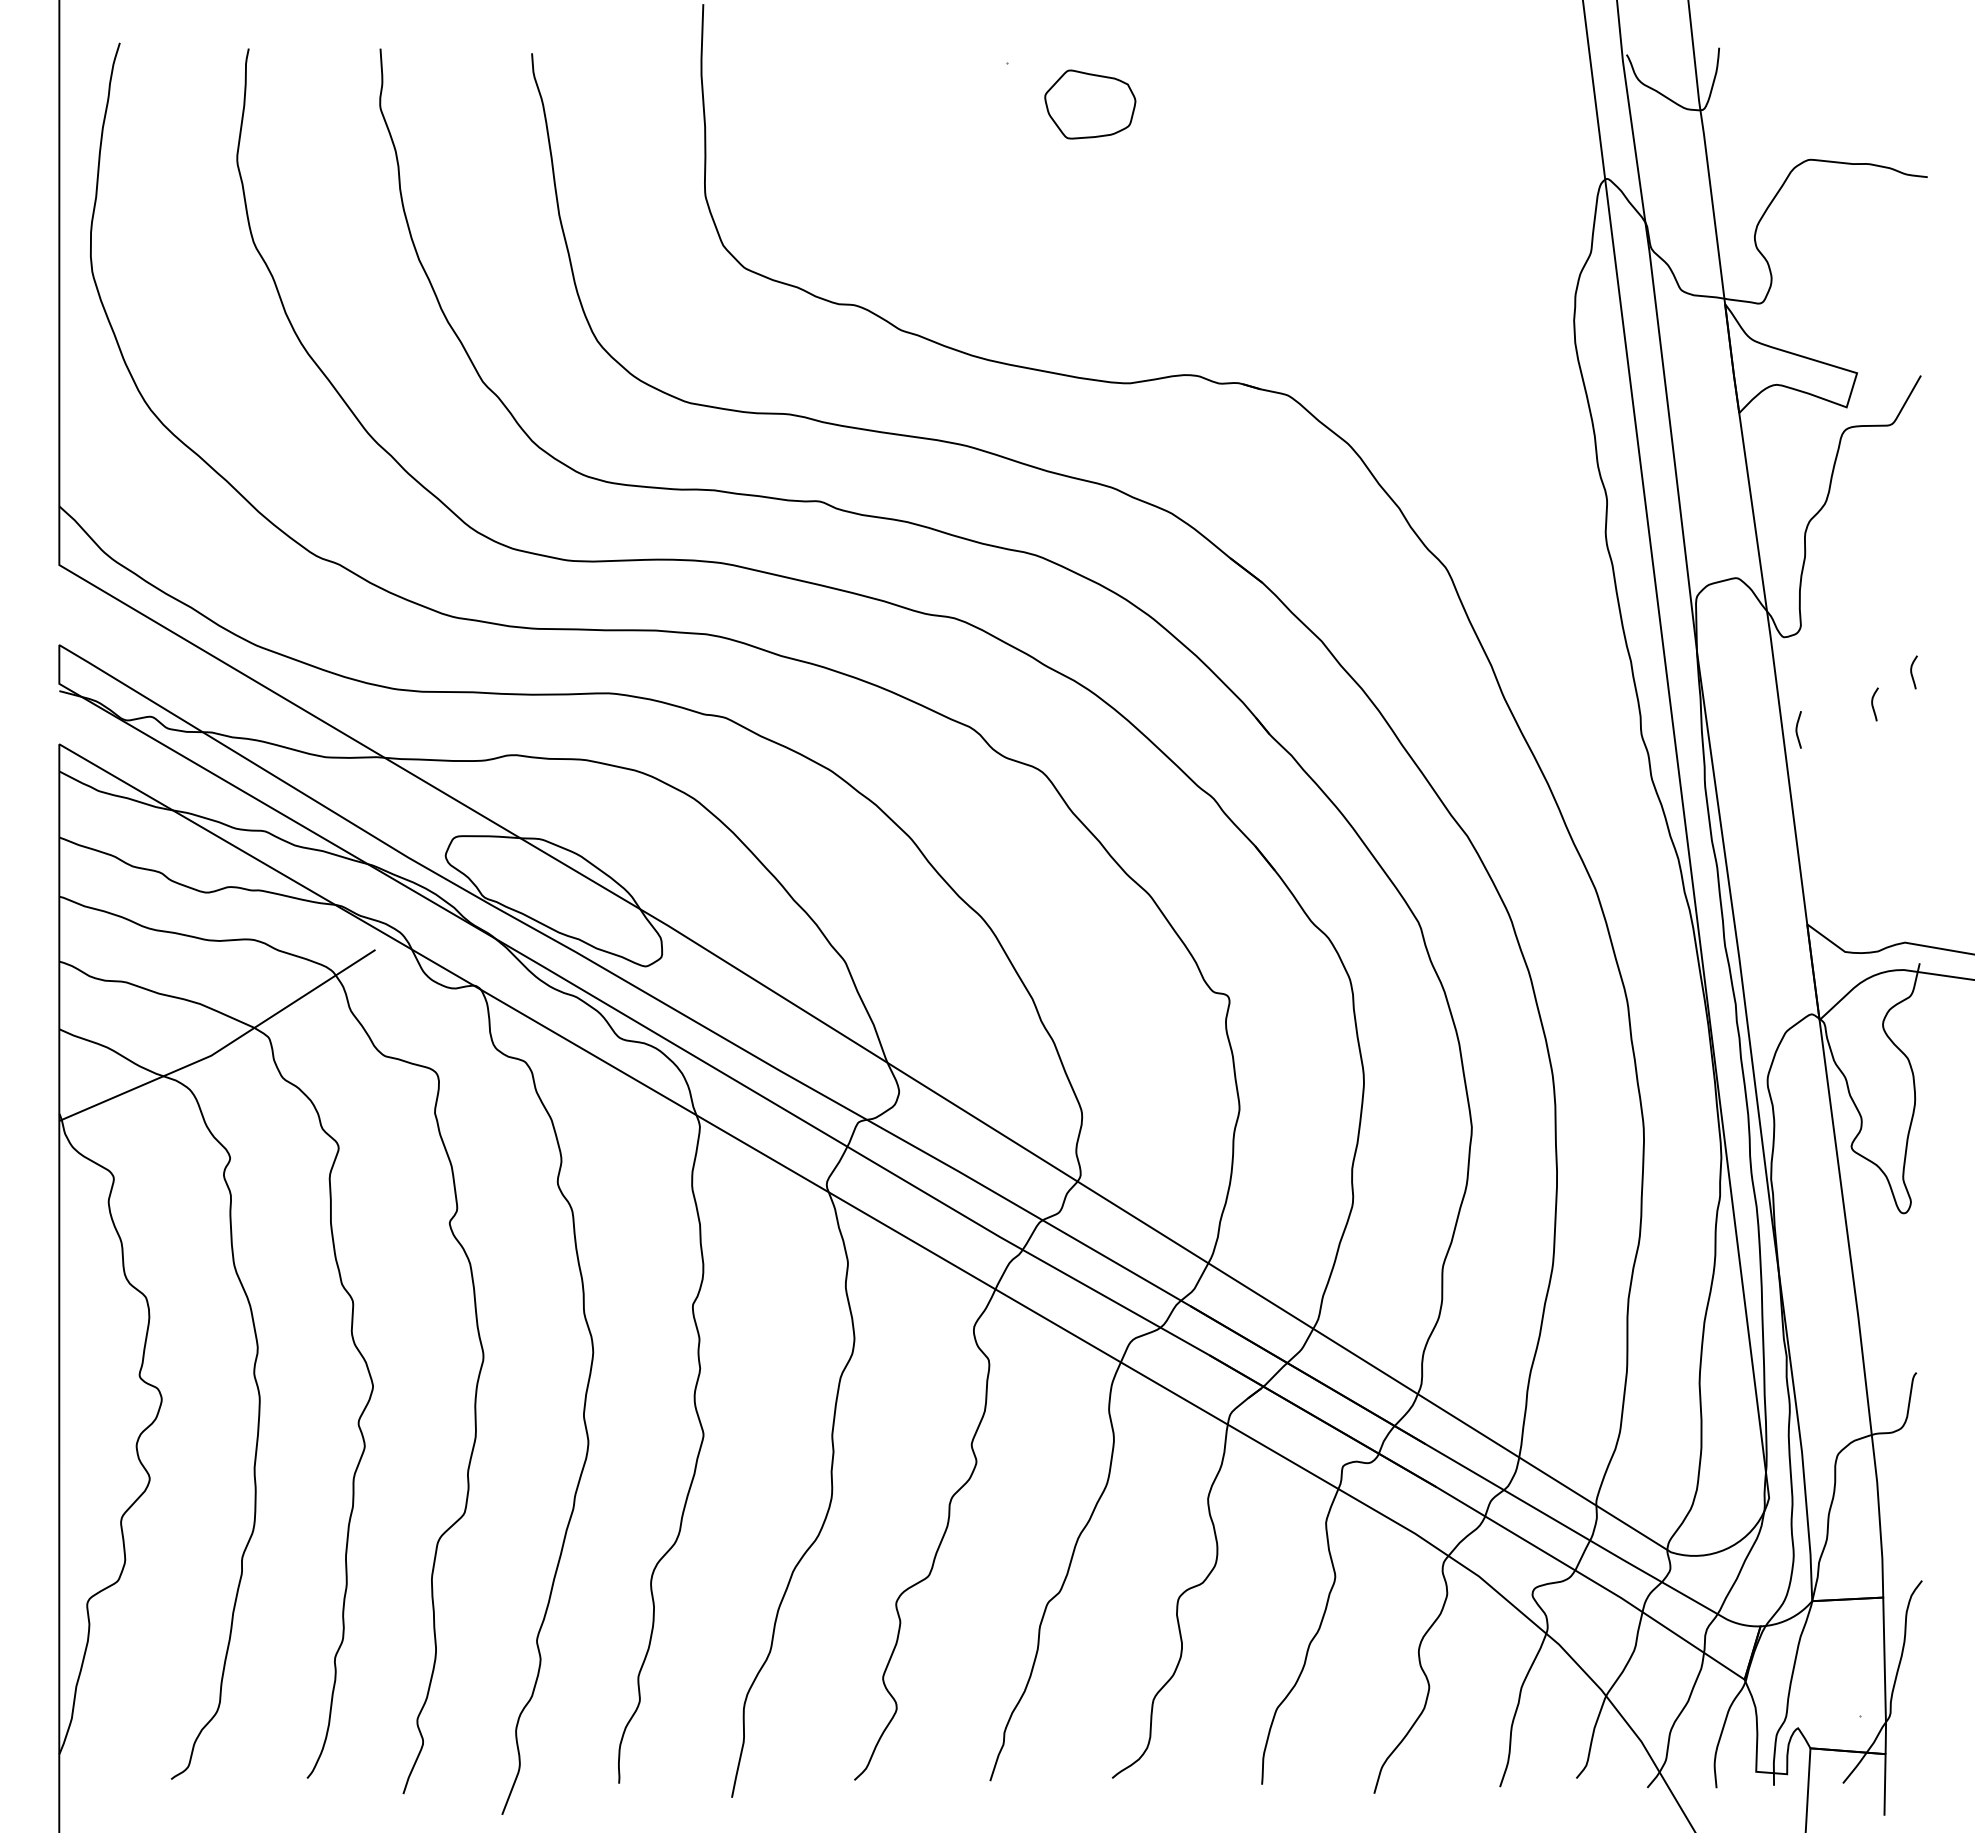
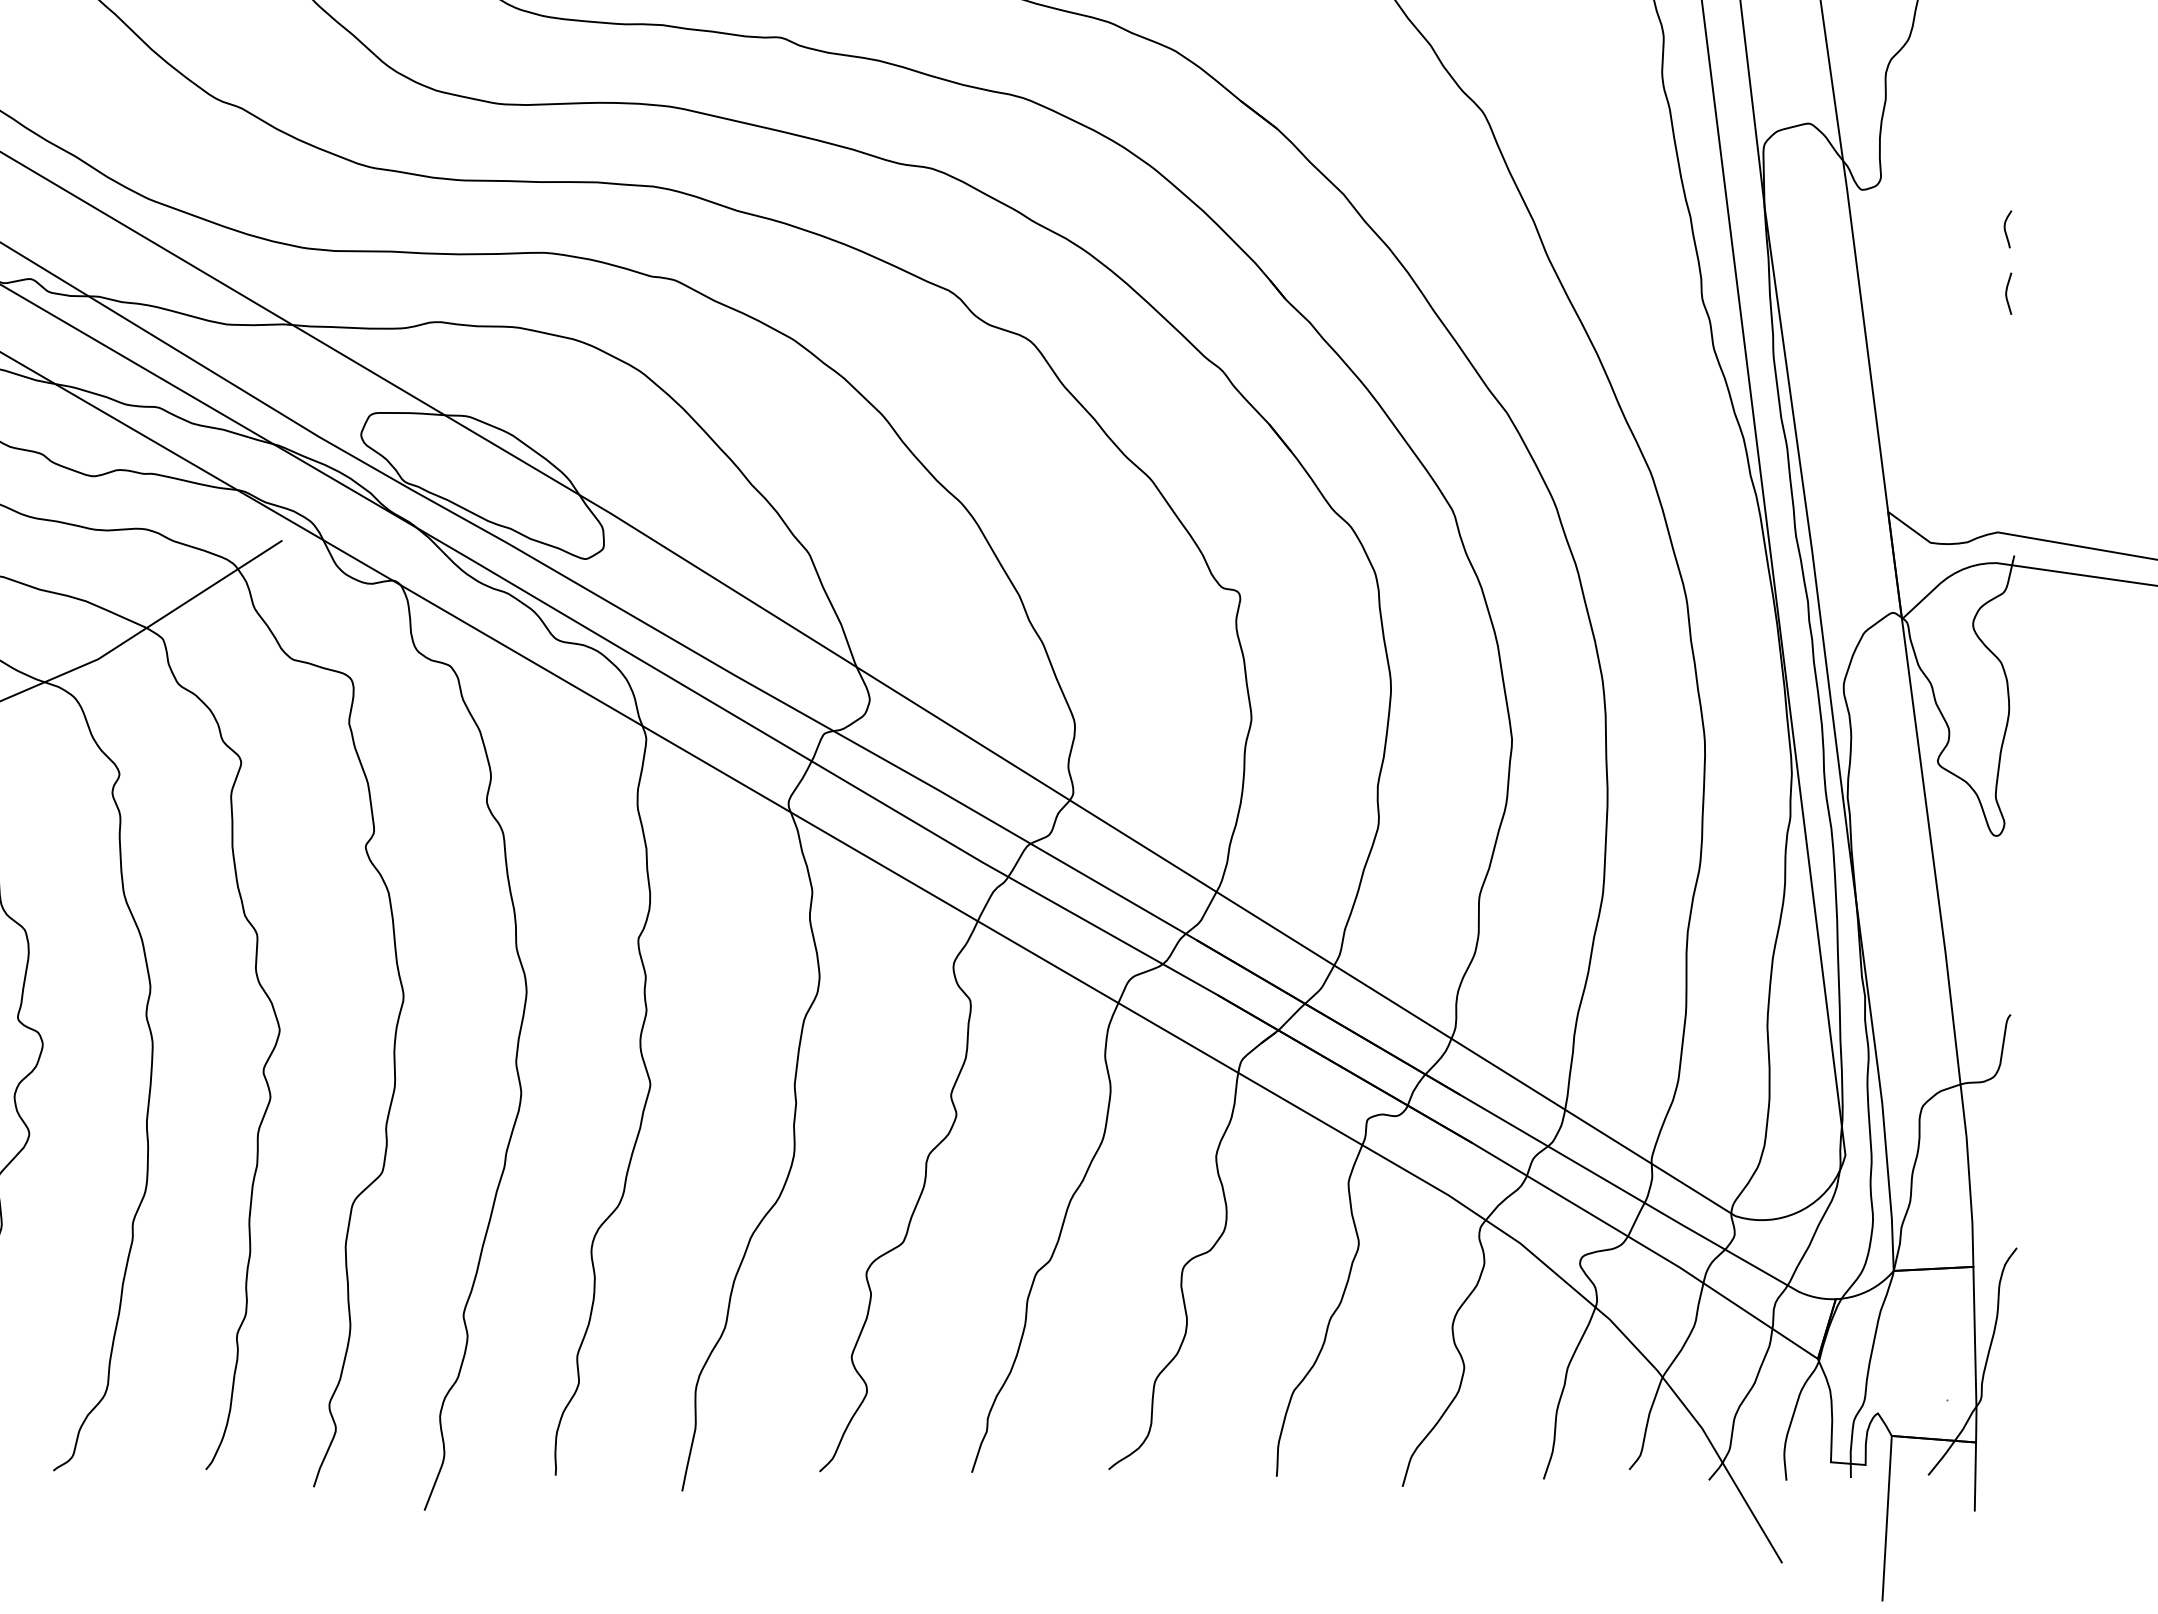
curve: (1873, 704) -> (1962, 265), removed
curve: (1797, 729) -> (2007, 293), moved

